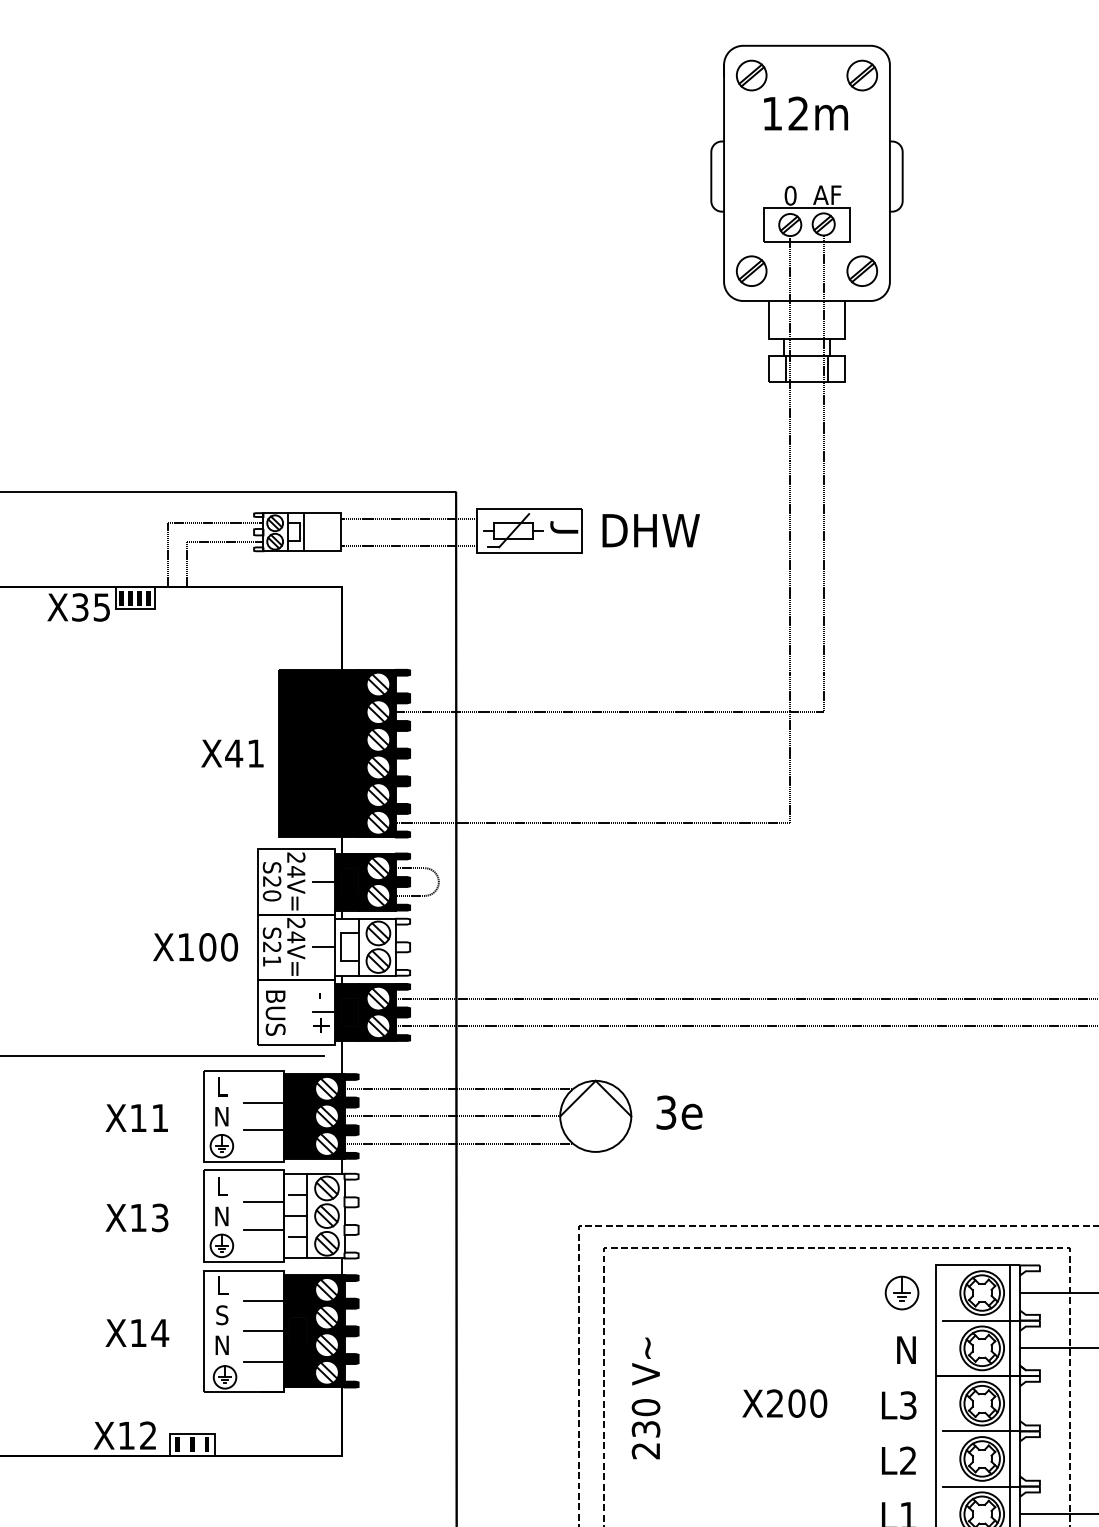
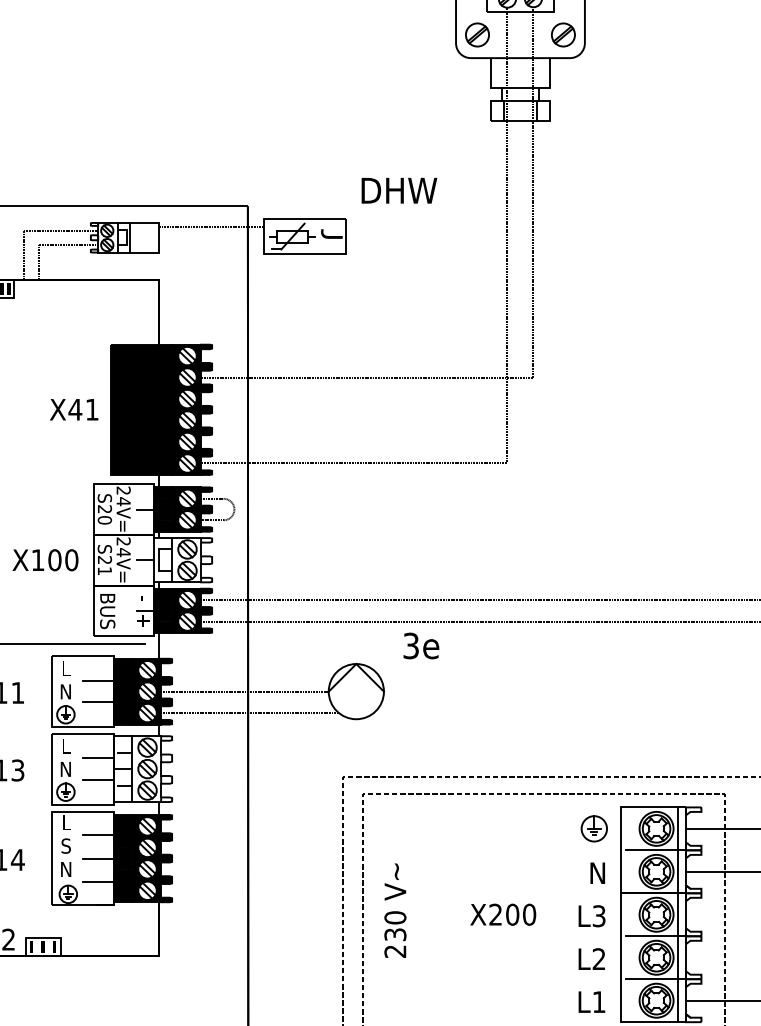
text: (650, 530) -> (398, 190), moved
line: (409, 546) -> (211, 248), removed
line: (458, 1088) -> (249, 669), removed
text: (679, 1112) -> (421, 645), moved

